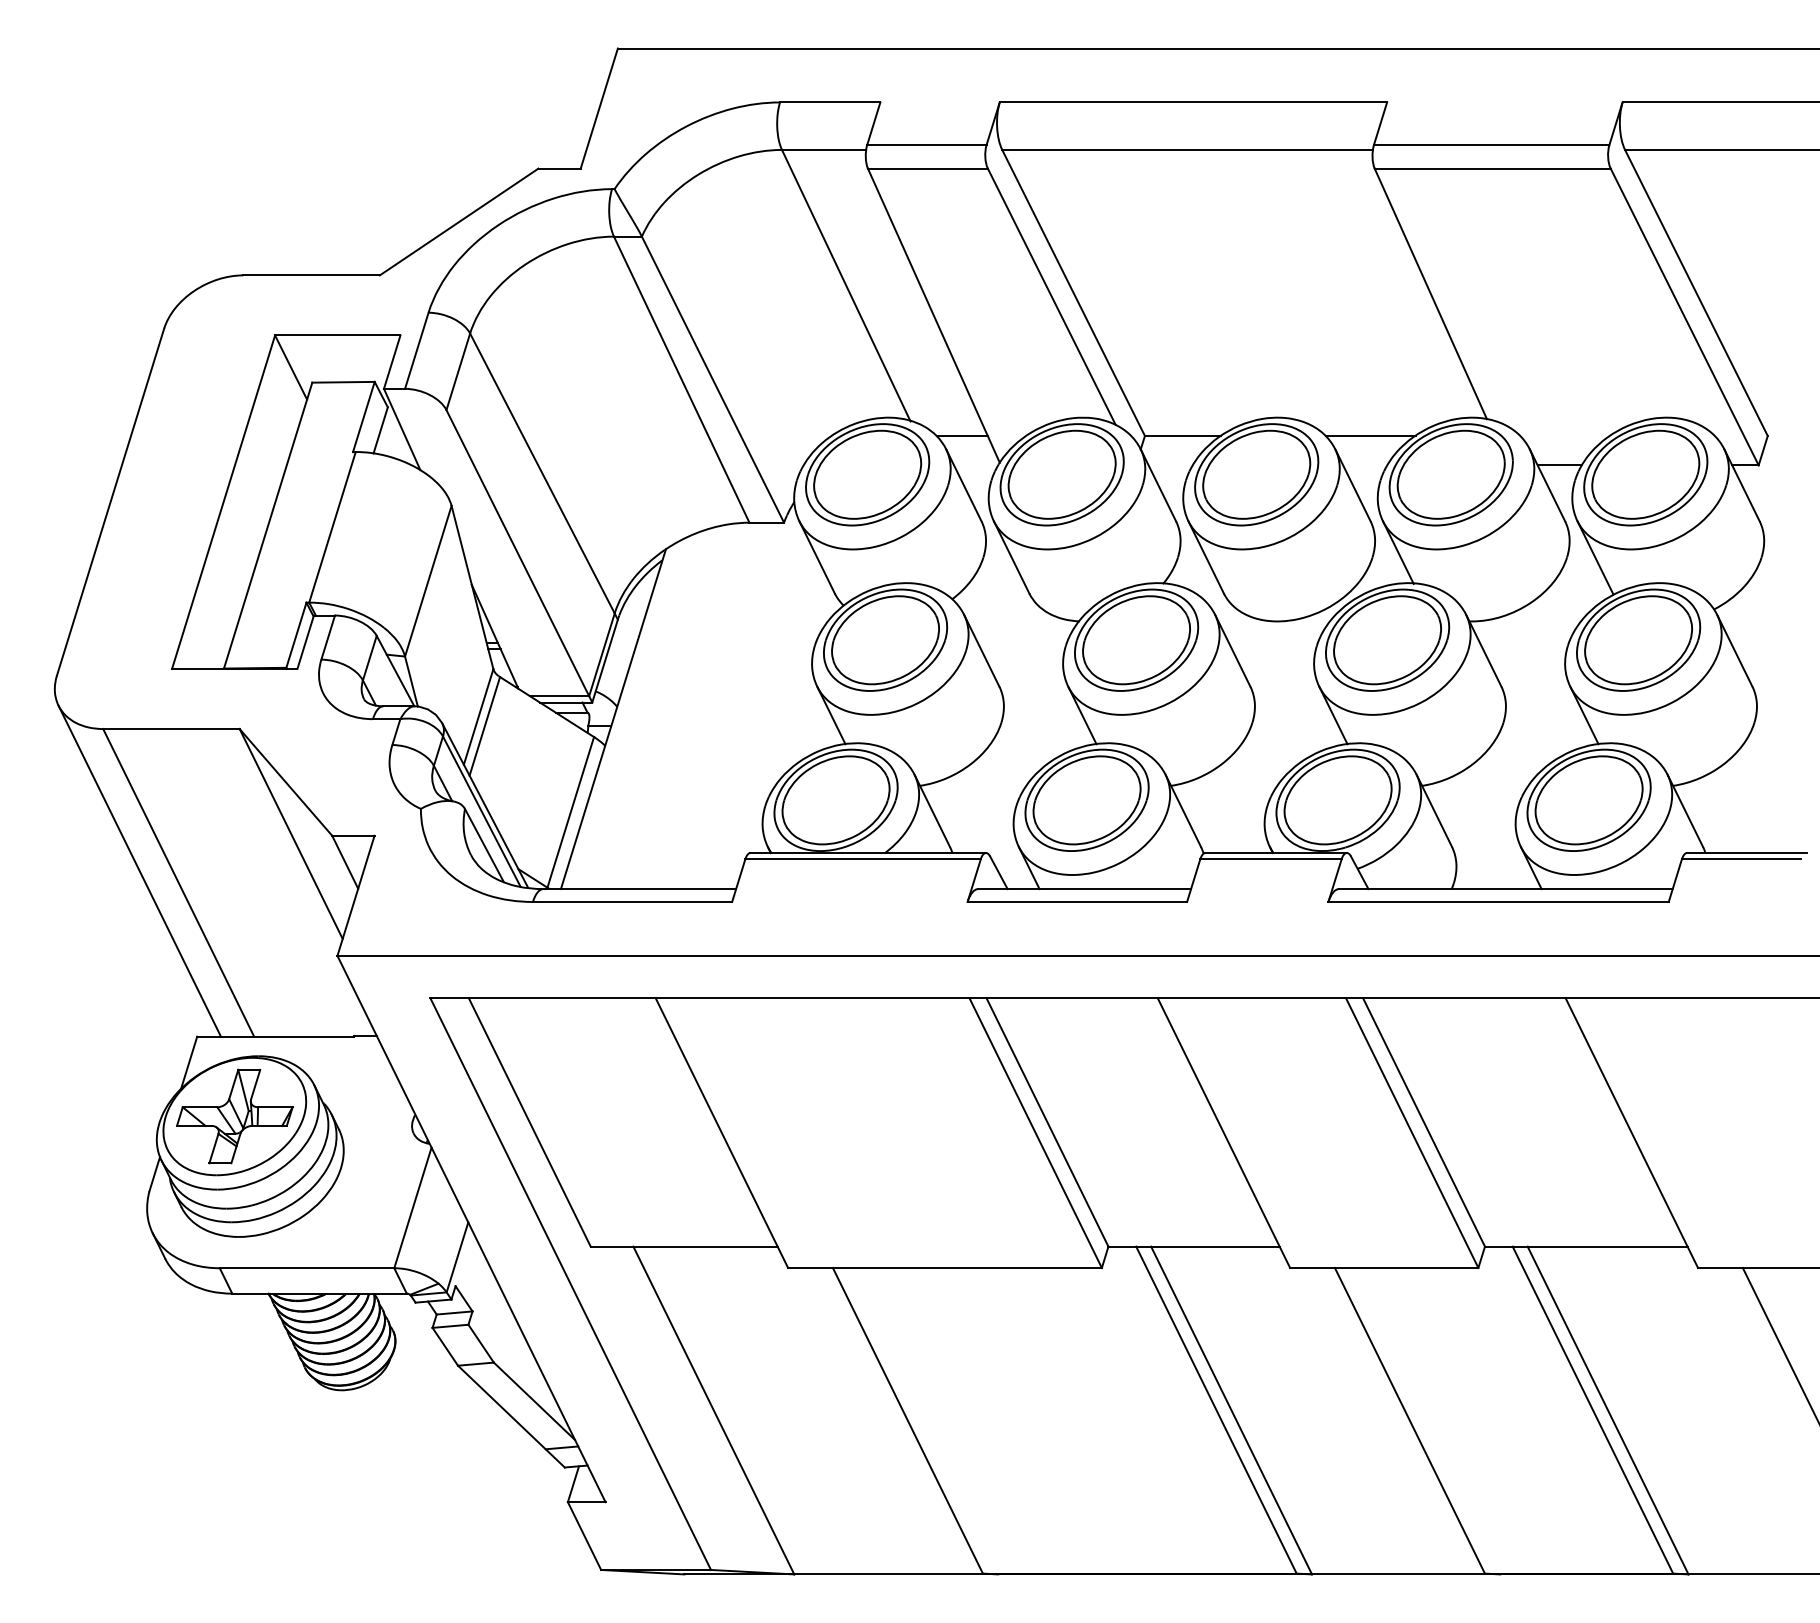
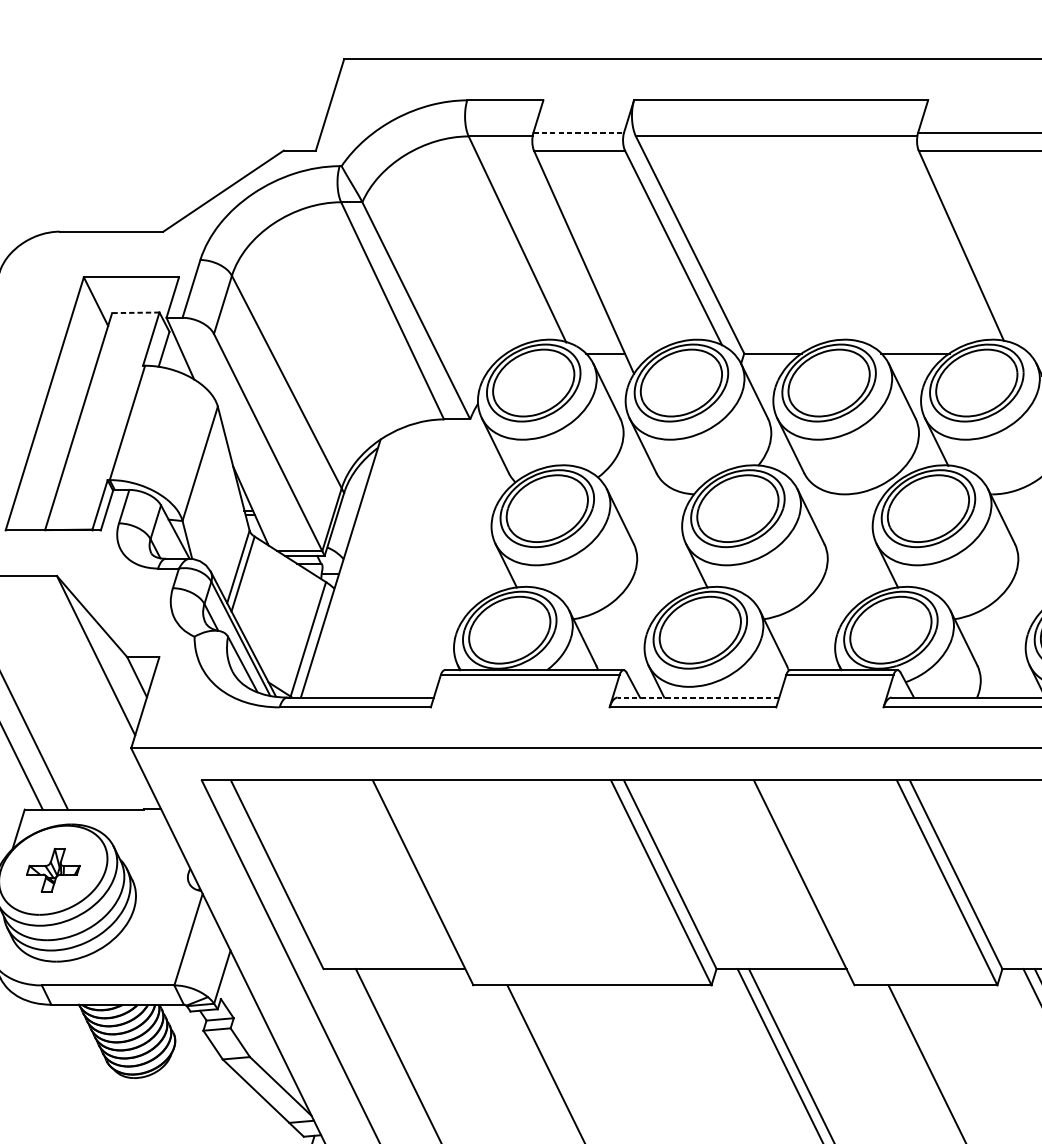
line: (926, 144) -> (578, 132), solid -> dashed
line: (343, 382) -> (135, 312), solid -> dashed
line: (1084, 889) -> (698, 697), solid -> dashed
part: (234, 1116) -> (53, 870), size x0.6

